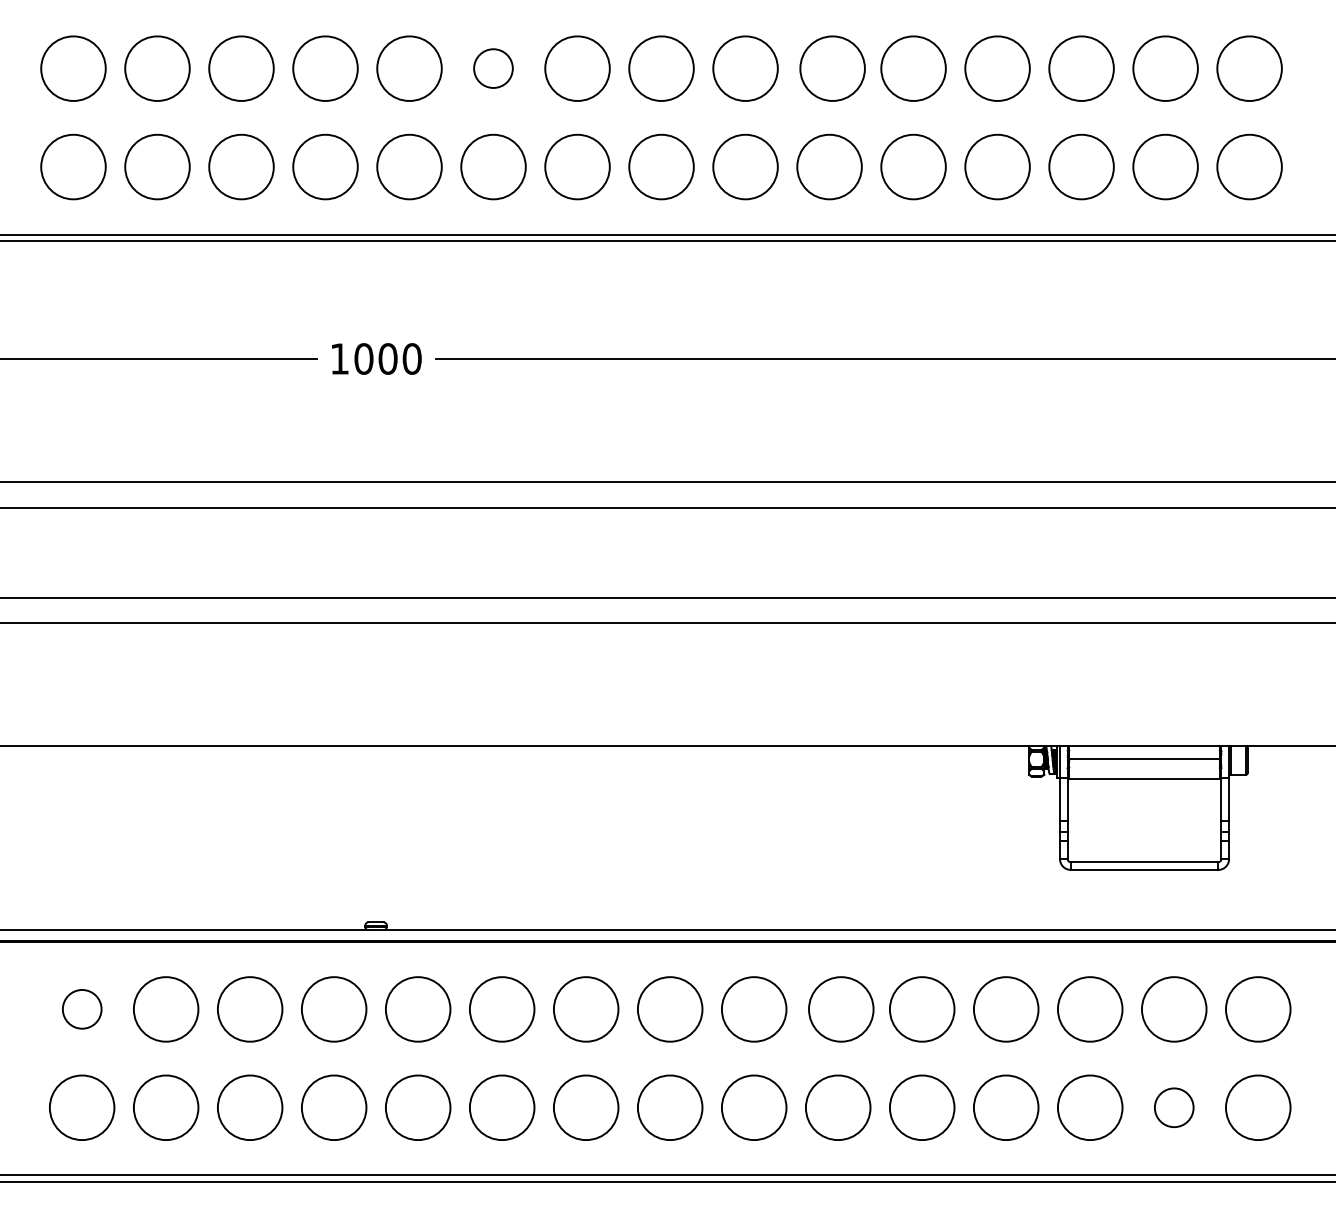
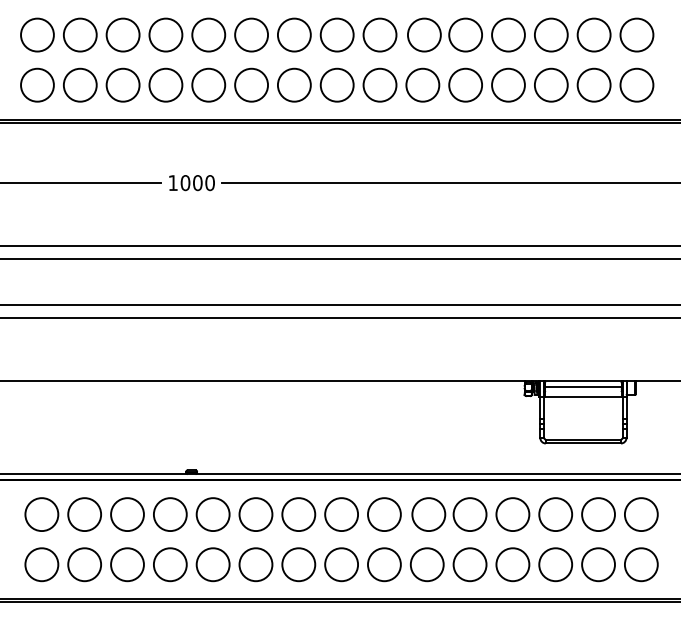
circle: (493, 67) -> (251, 34), size x1.67
circle: (81, 1009) -> (41, 514), size x1.67
circle: (1174, 1107) -> (598, 564), size x1.67

